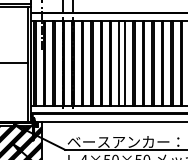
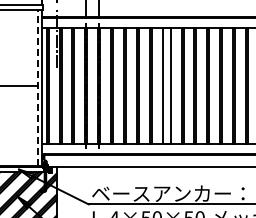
line: (27, 64) -> (37, 87), solid -> dashed

